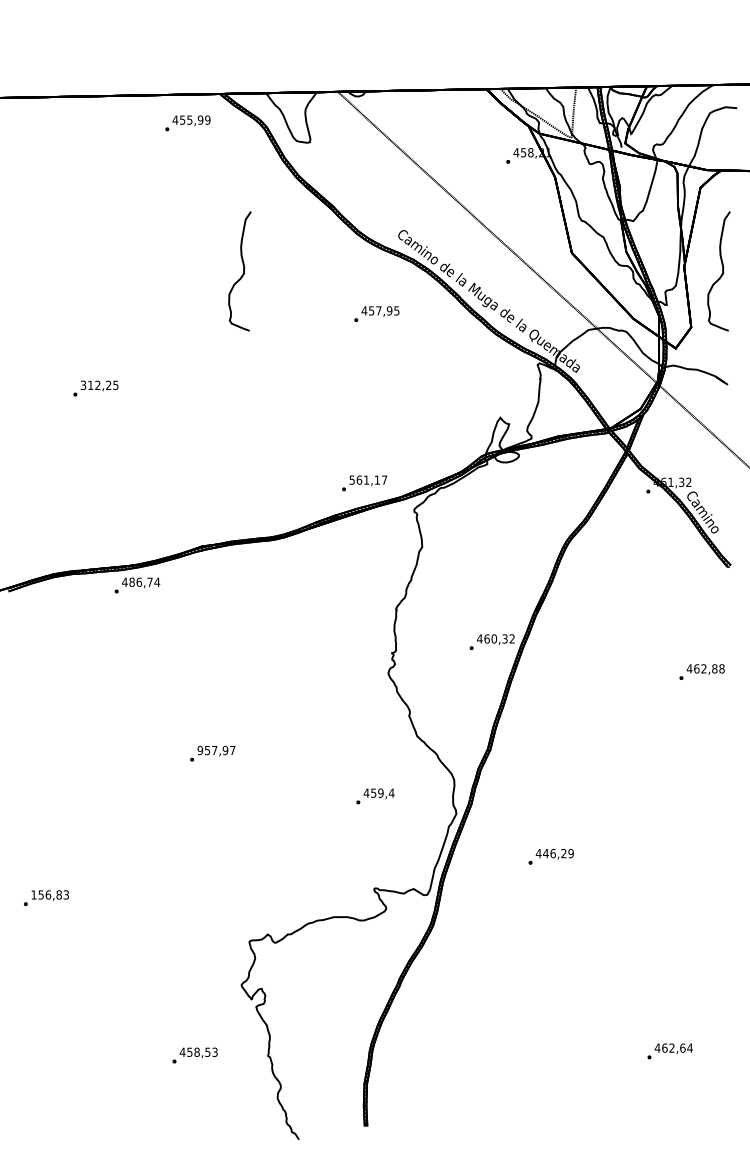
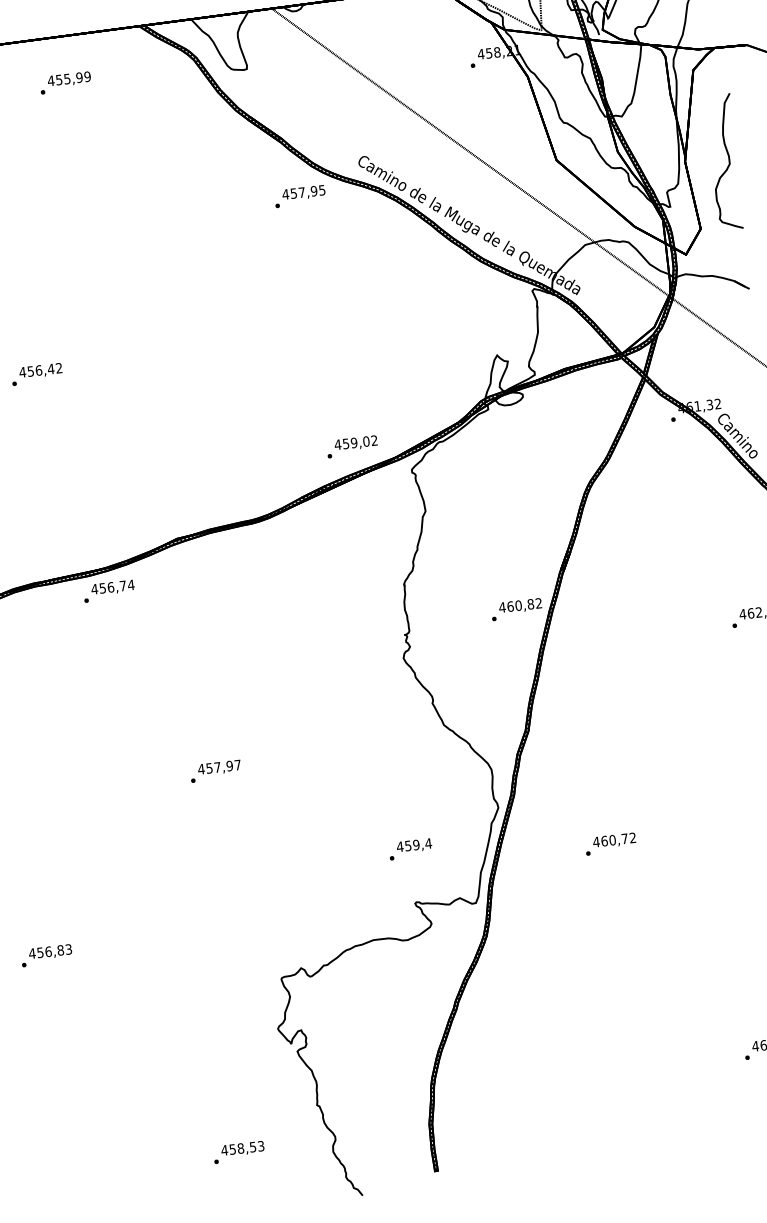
text: (187, 123) -> (65, 83), moved
curve: (243, 271) -> (188, 223), removed
text: (376, 313) -> (299, 195), moved
text: (99, 385) -> (40, 370), 312,25 -> 456,42
text: (368, 479) -> (356, 441), 561,17 -> 459,02
text: (131, 581) -> (102, 587), 486,74 -> 456,74
text: (504, 638) -> (530, 603), 460,32 -> 460,82
text: (200, 750) -> (201, 769), 957,97 -> 457,97
text: (375, 796) -> (410, 849), moved
text: (558, 853) -> (618, 839), 446,29 -> 460,72
text: (33, 894) -> (31, 953), 156,83 -> 456,83
text: (194, 1055) -> (238, 1152), moved

